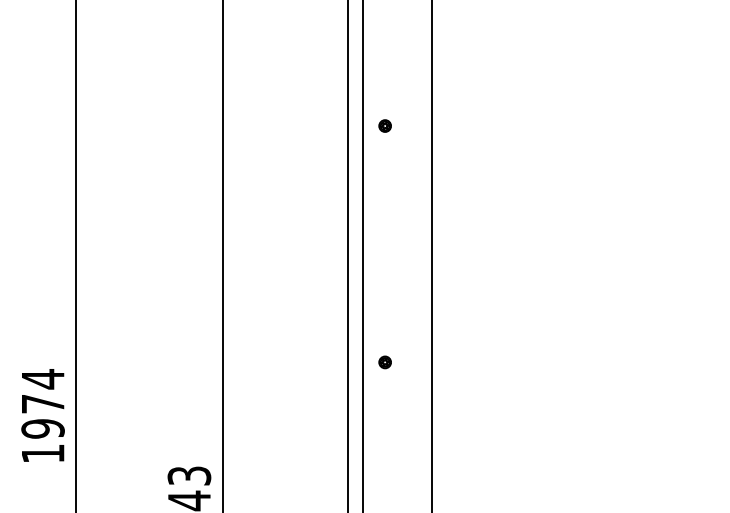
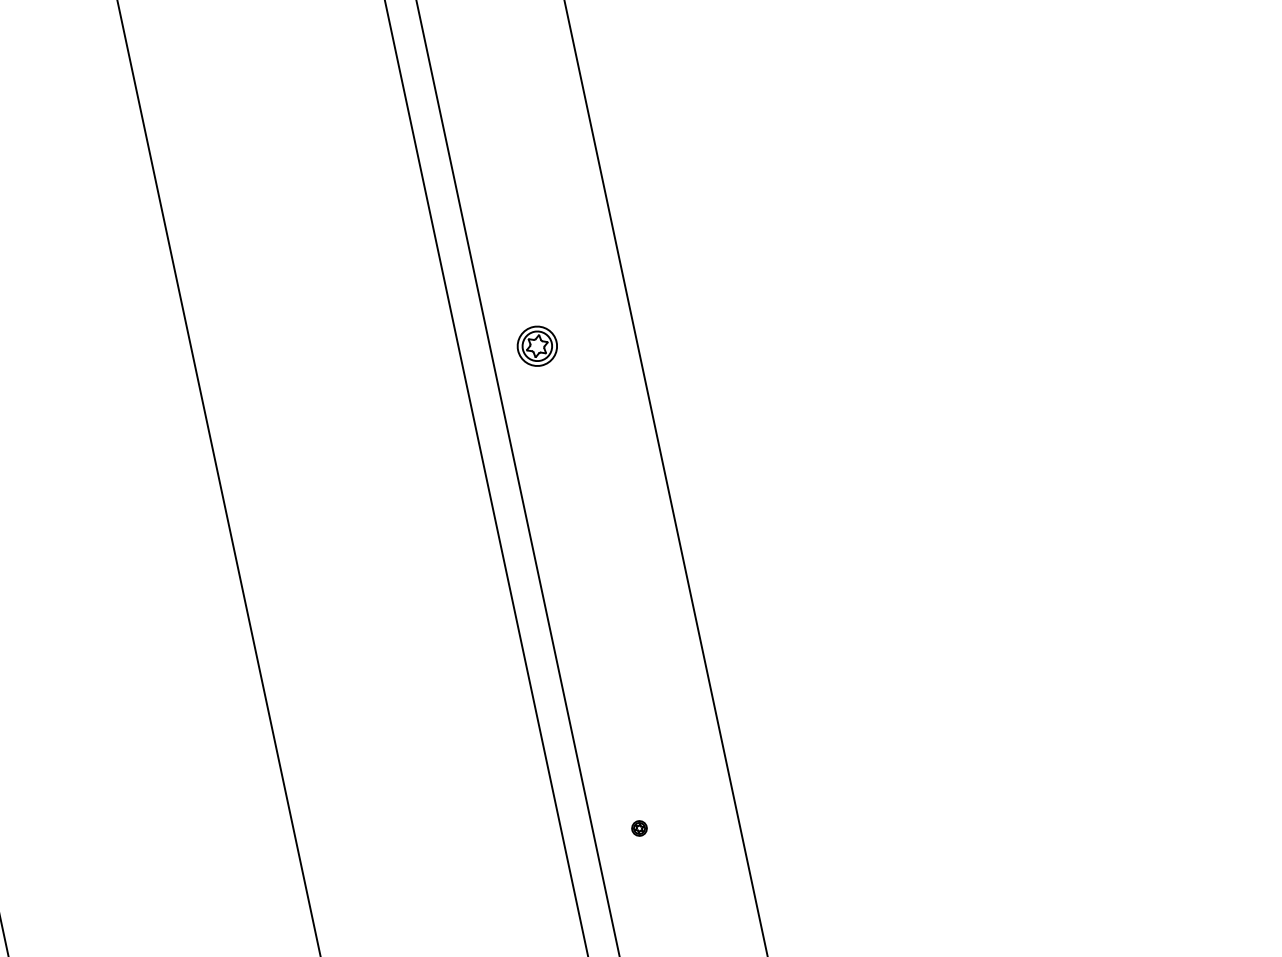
part: (384, 125) -> (535, 345), size x1.6
part: (384, 362) -> (638, 828), size x0.6

